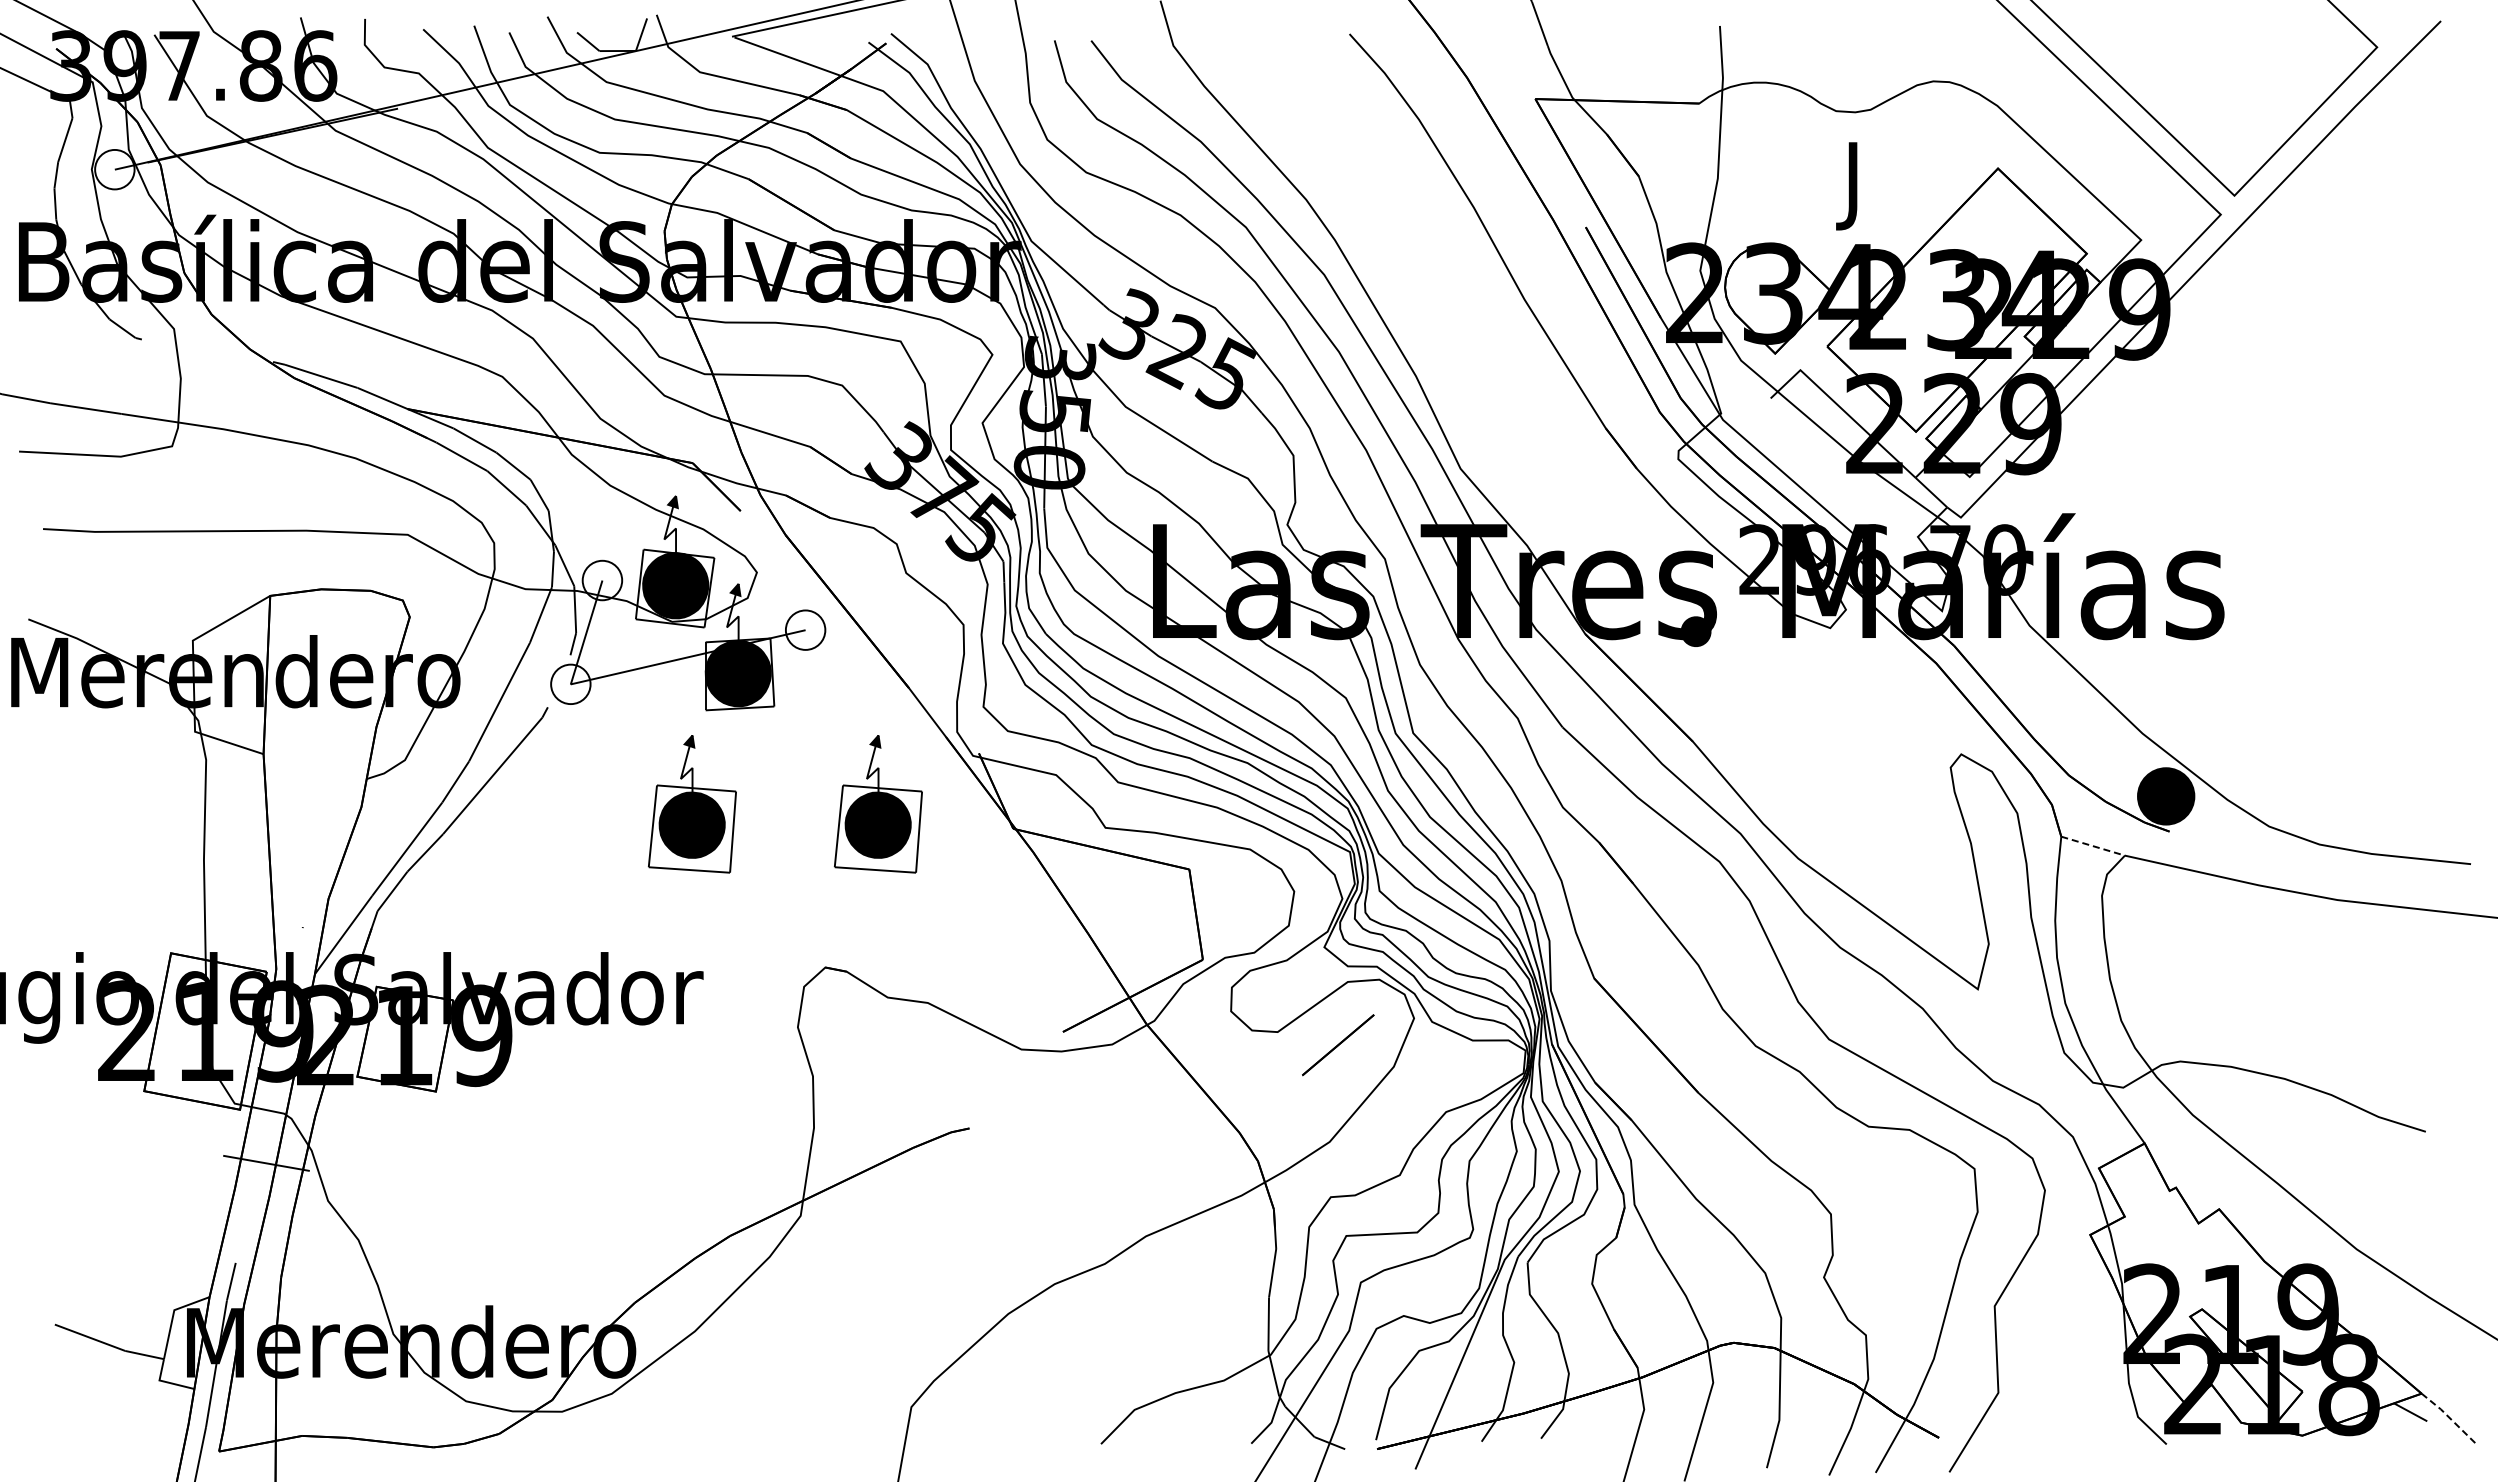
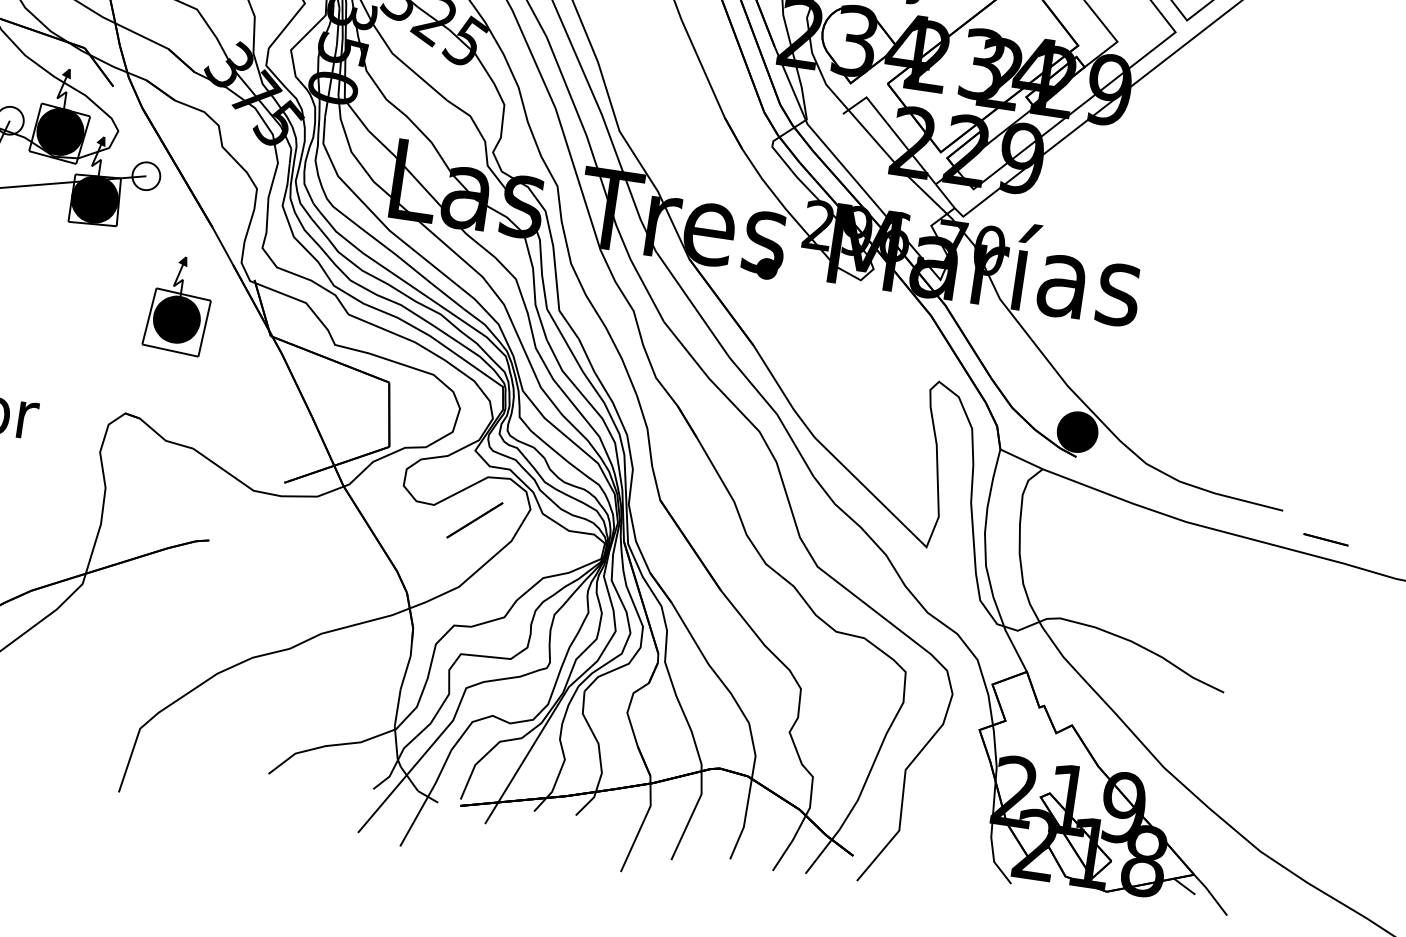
part: (692, 804) -> (49, 286), removed
line: (2093, 846) -> (1021, 459), dashed -> solid
line: (2449, 1417) -> (1211, 894), dashed -> solid

